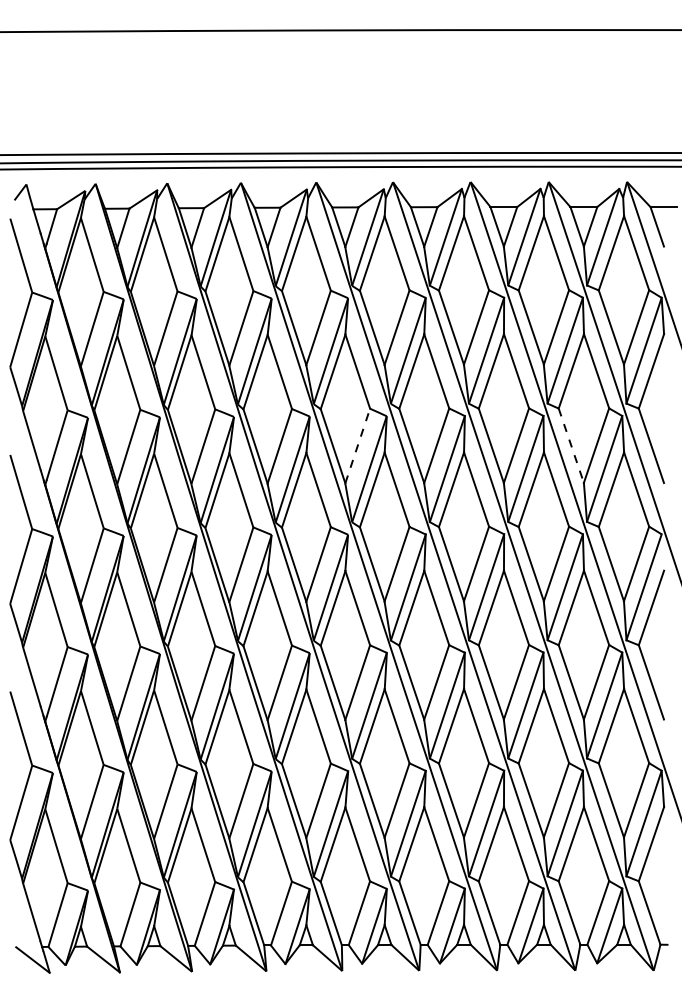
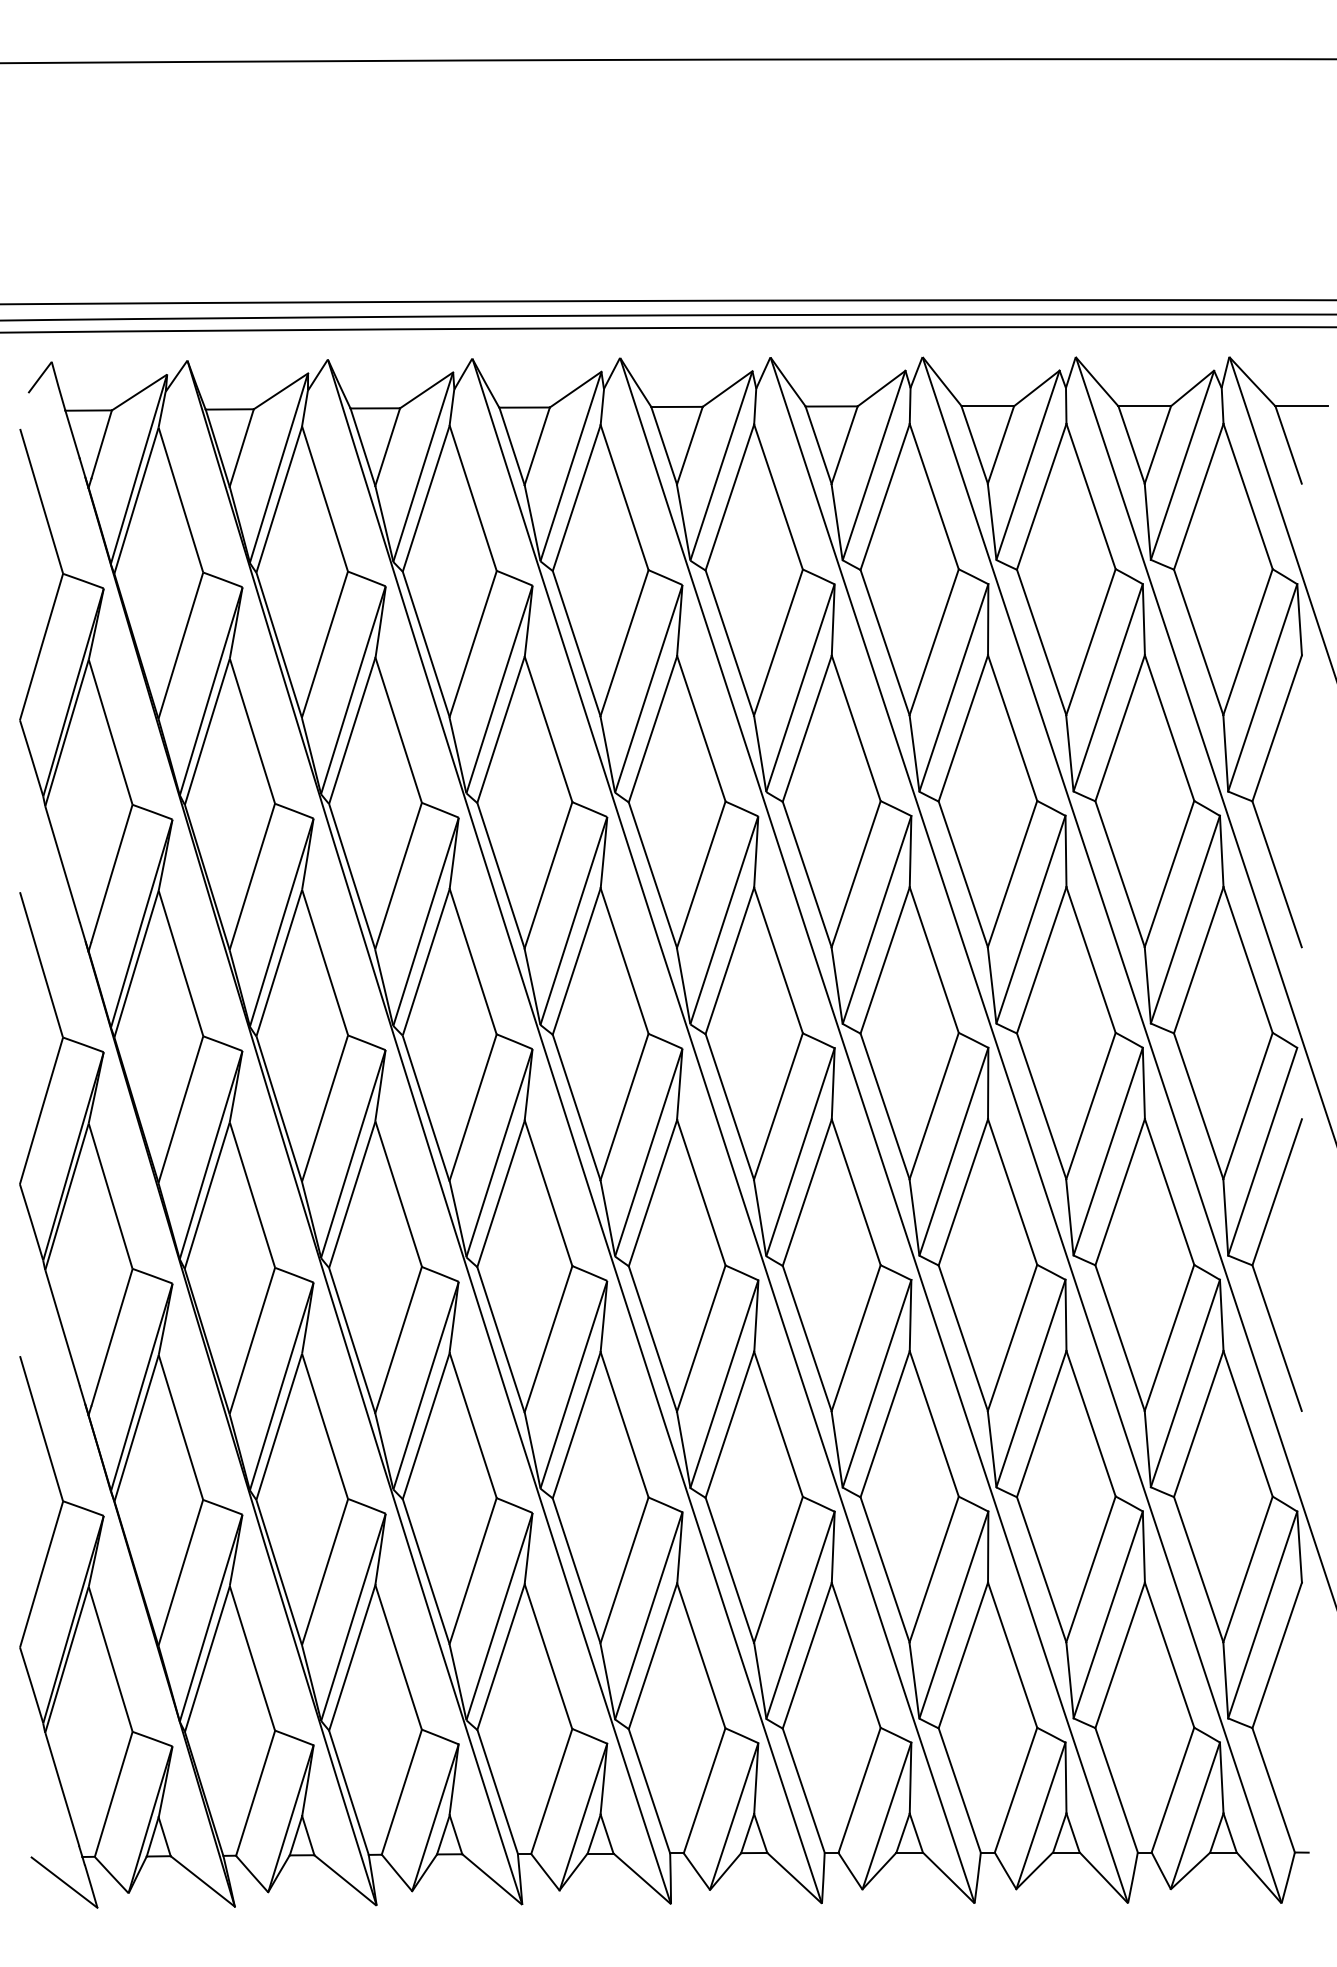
line: (357, 445) -> (700, 873), dashed -> solid
line: (571, 446) -> (1120, 875), dashed -> solid

